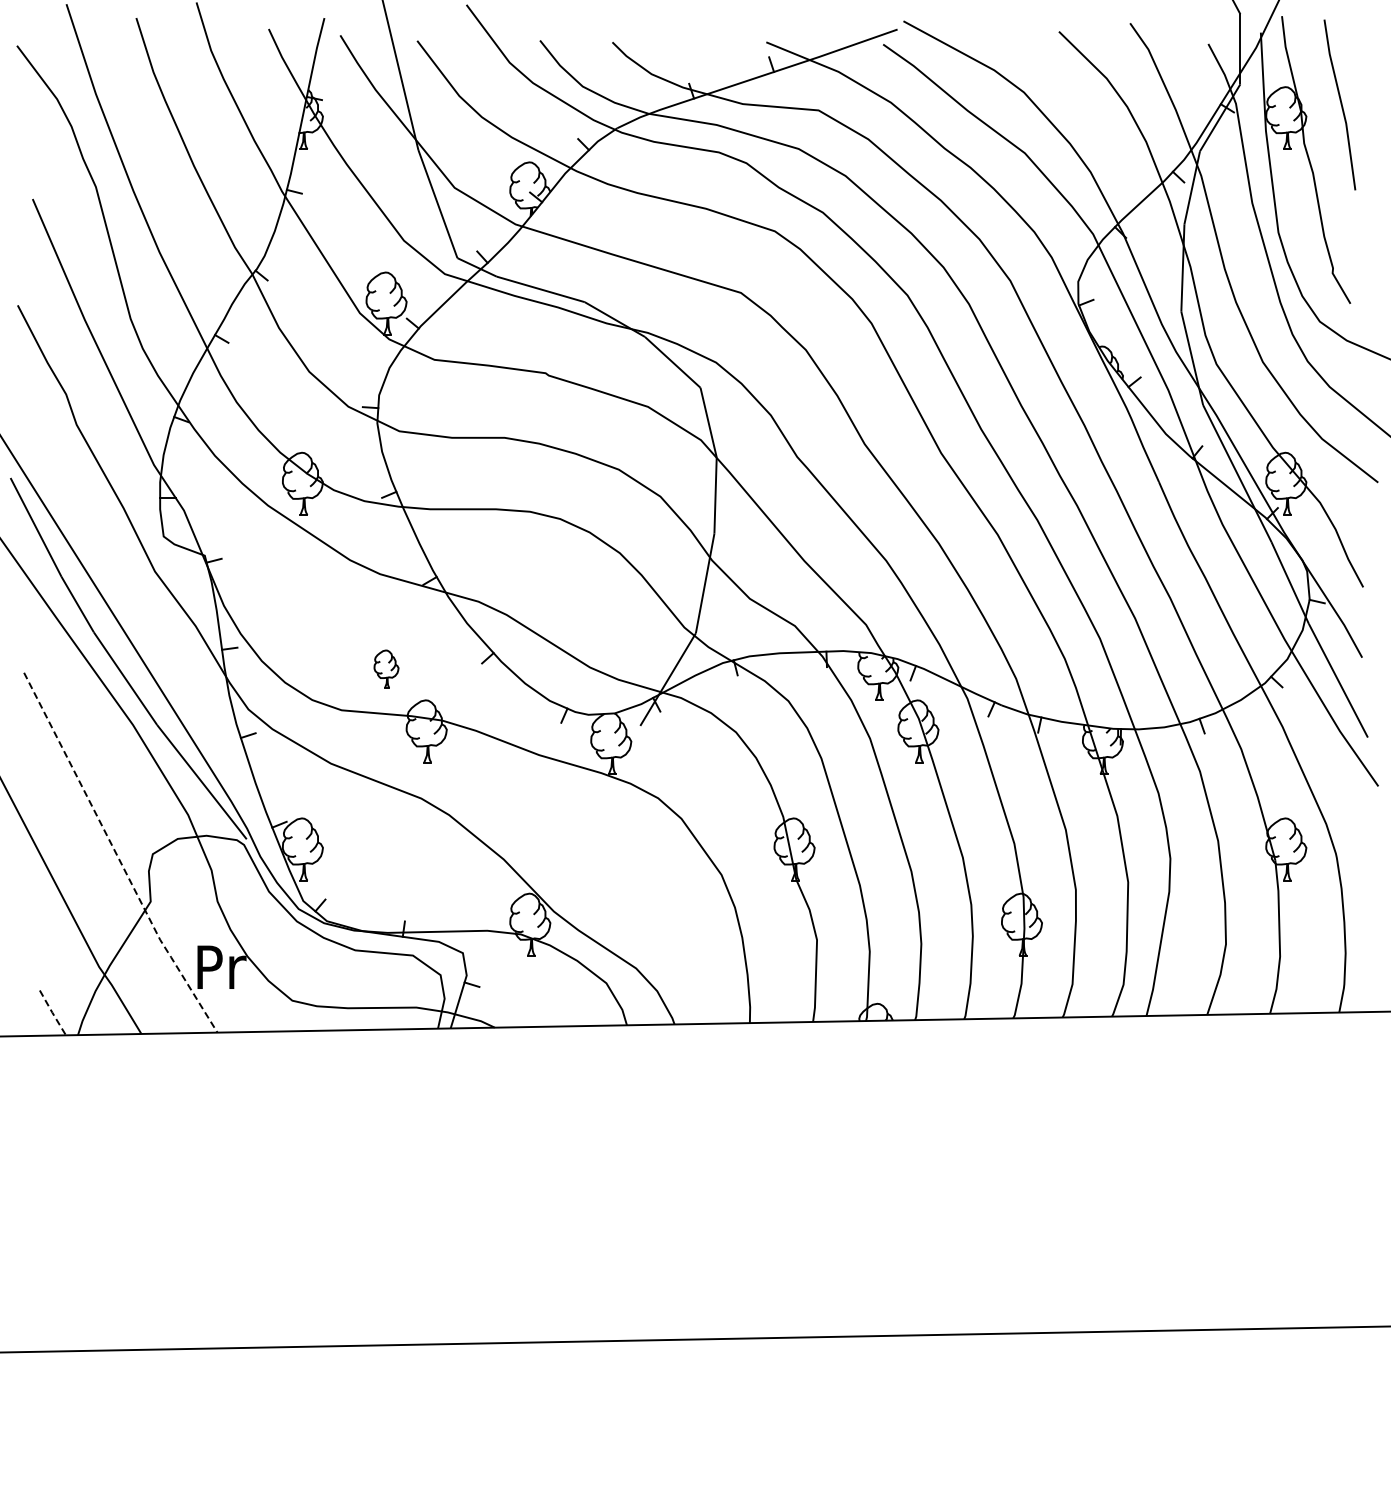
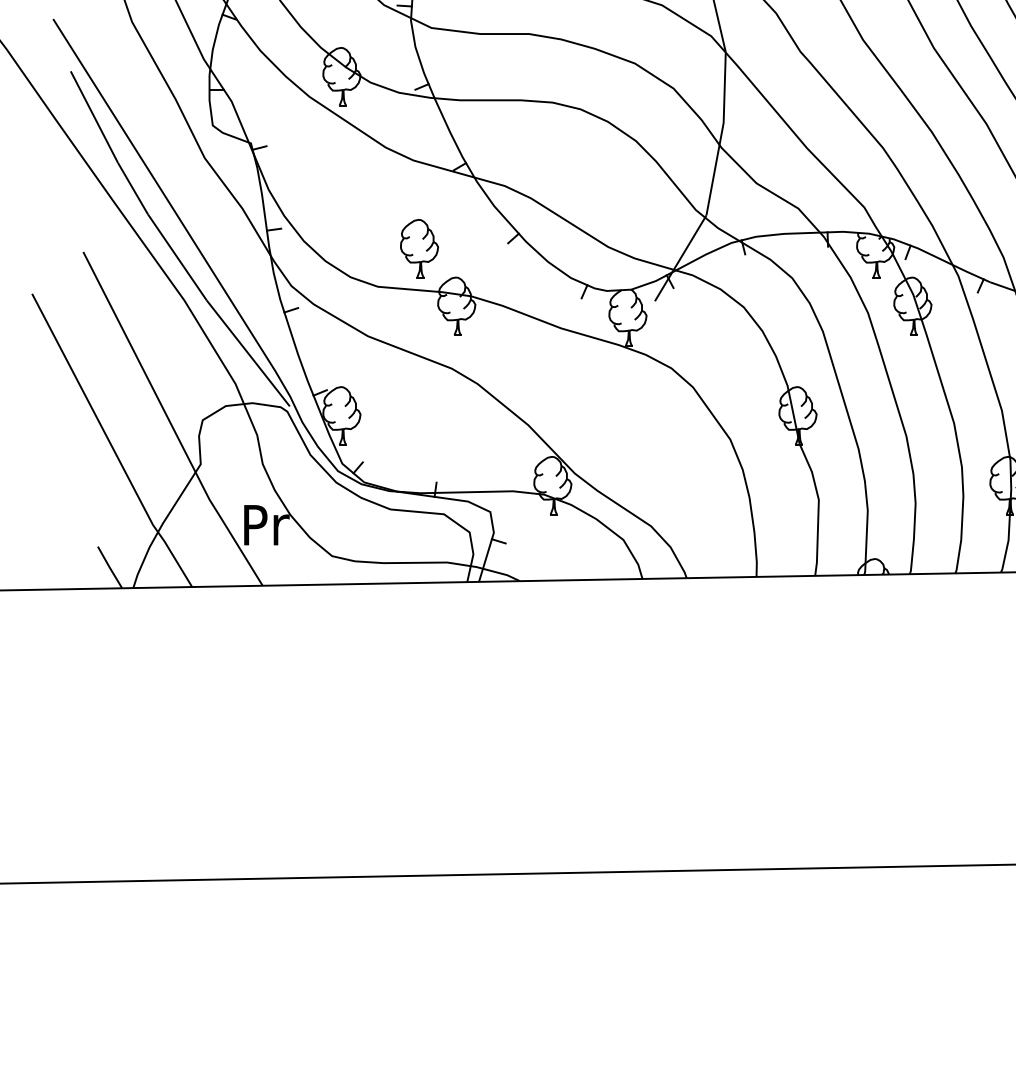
part: (386, 668) -> (419, 248), size x1.67
line: (117, 856) -> (169, 422), dashed -> solid
line: (52, 1012) -> (109, 567), dashed -> solid

